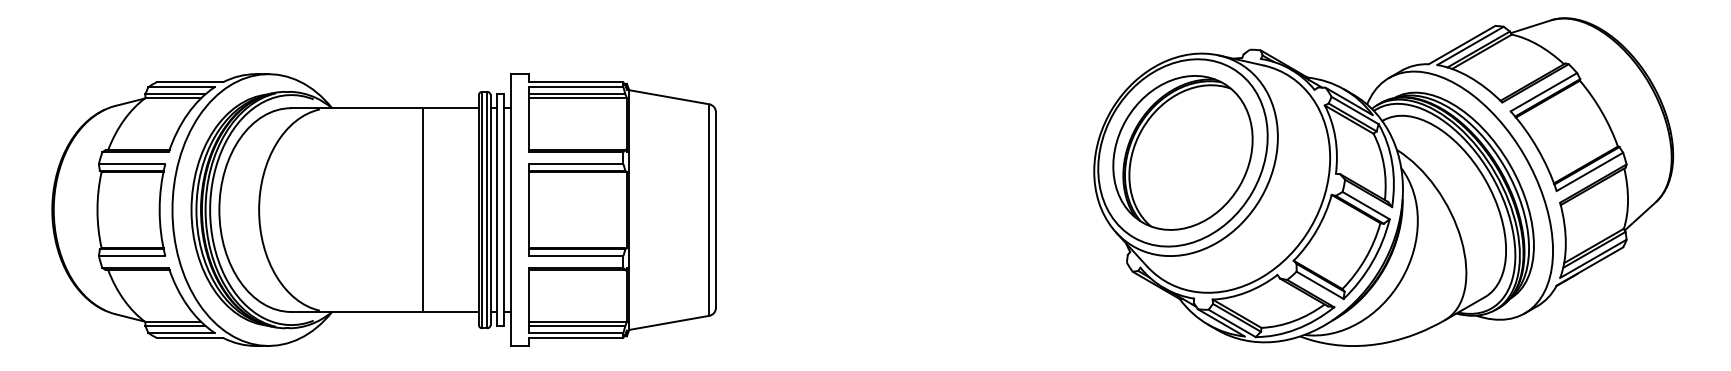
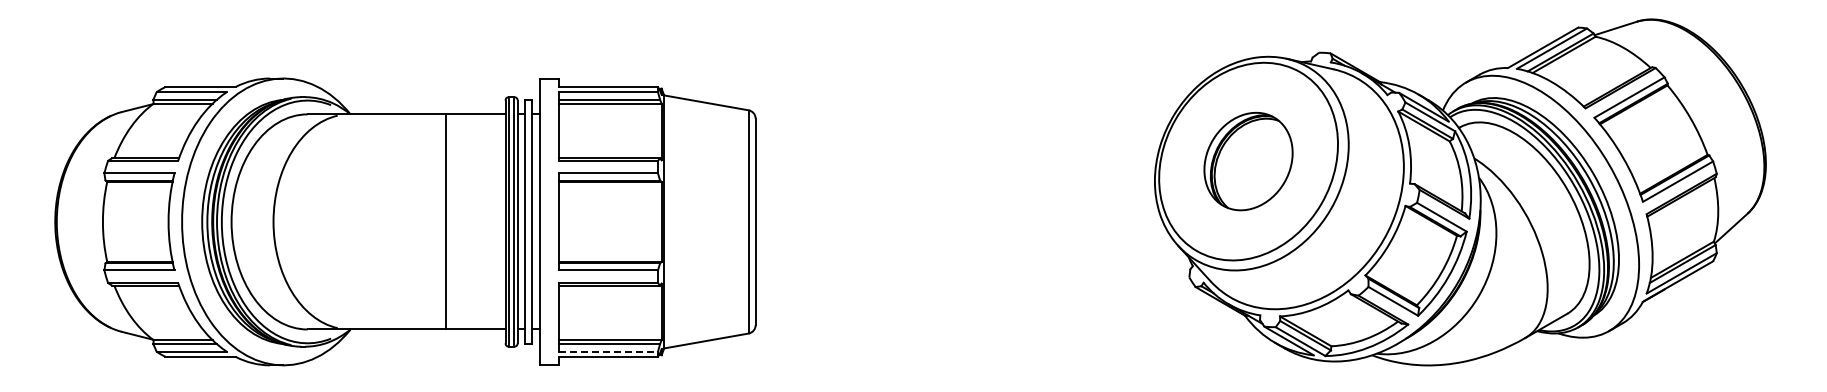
part: (1182, 152) -> (1248, 161), size x0.6
line: (576, 332) -> (608, 351), solid -> dashed

